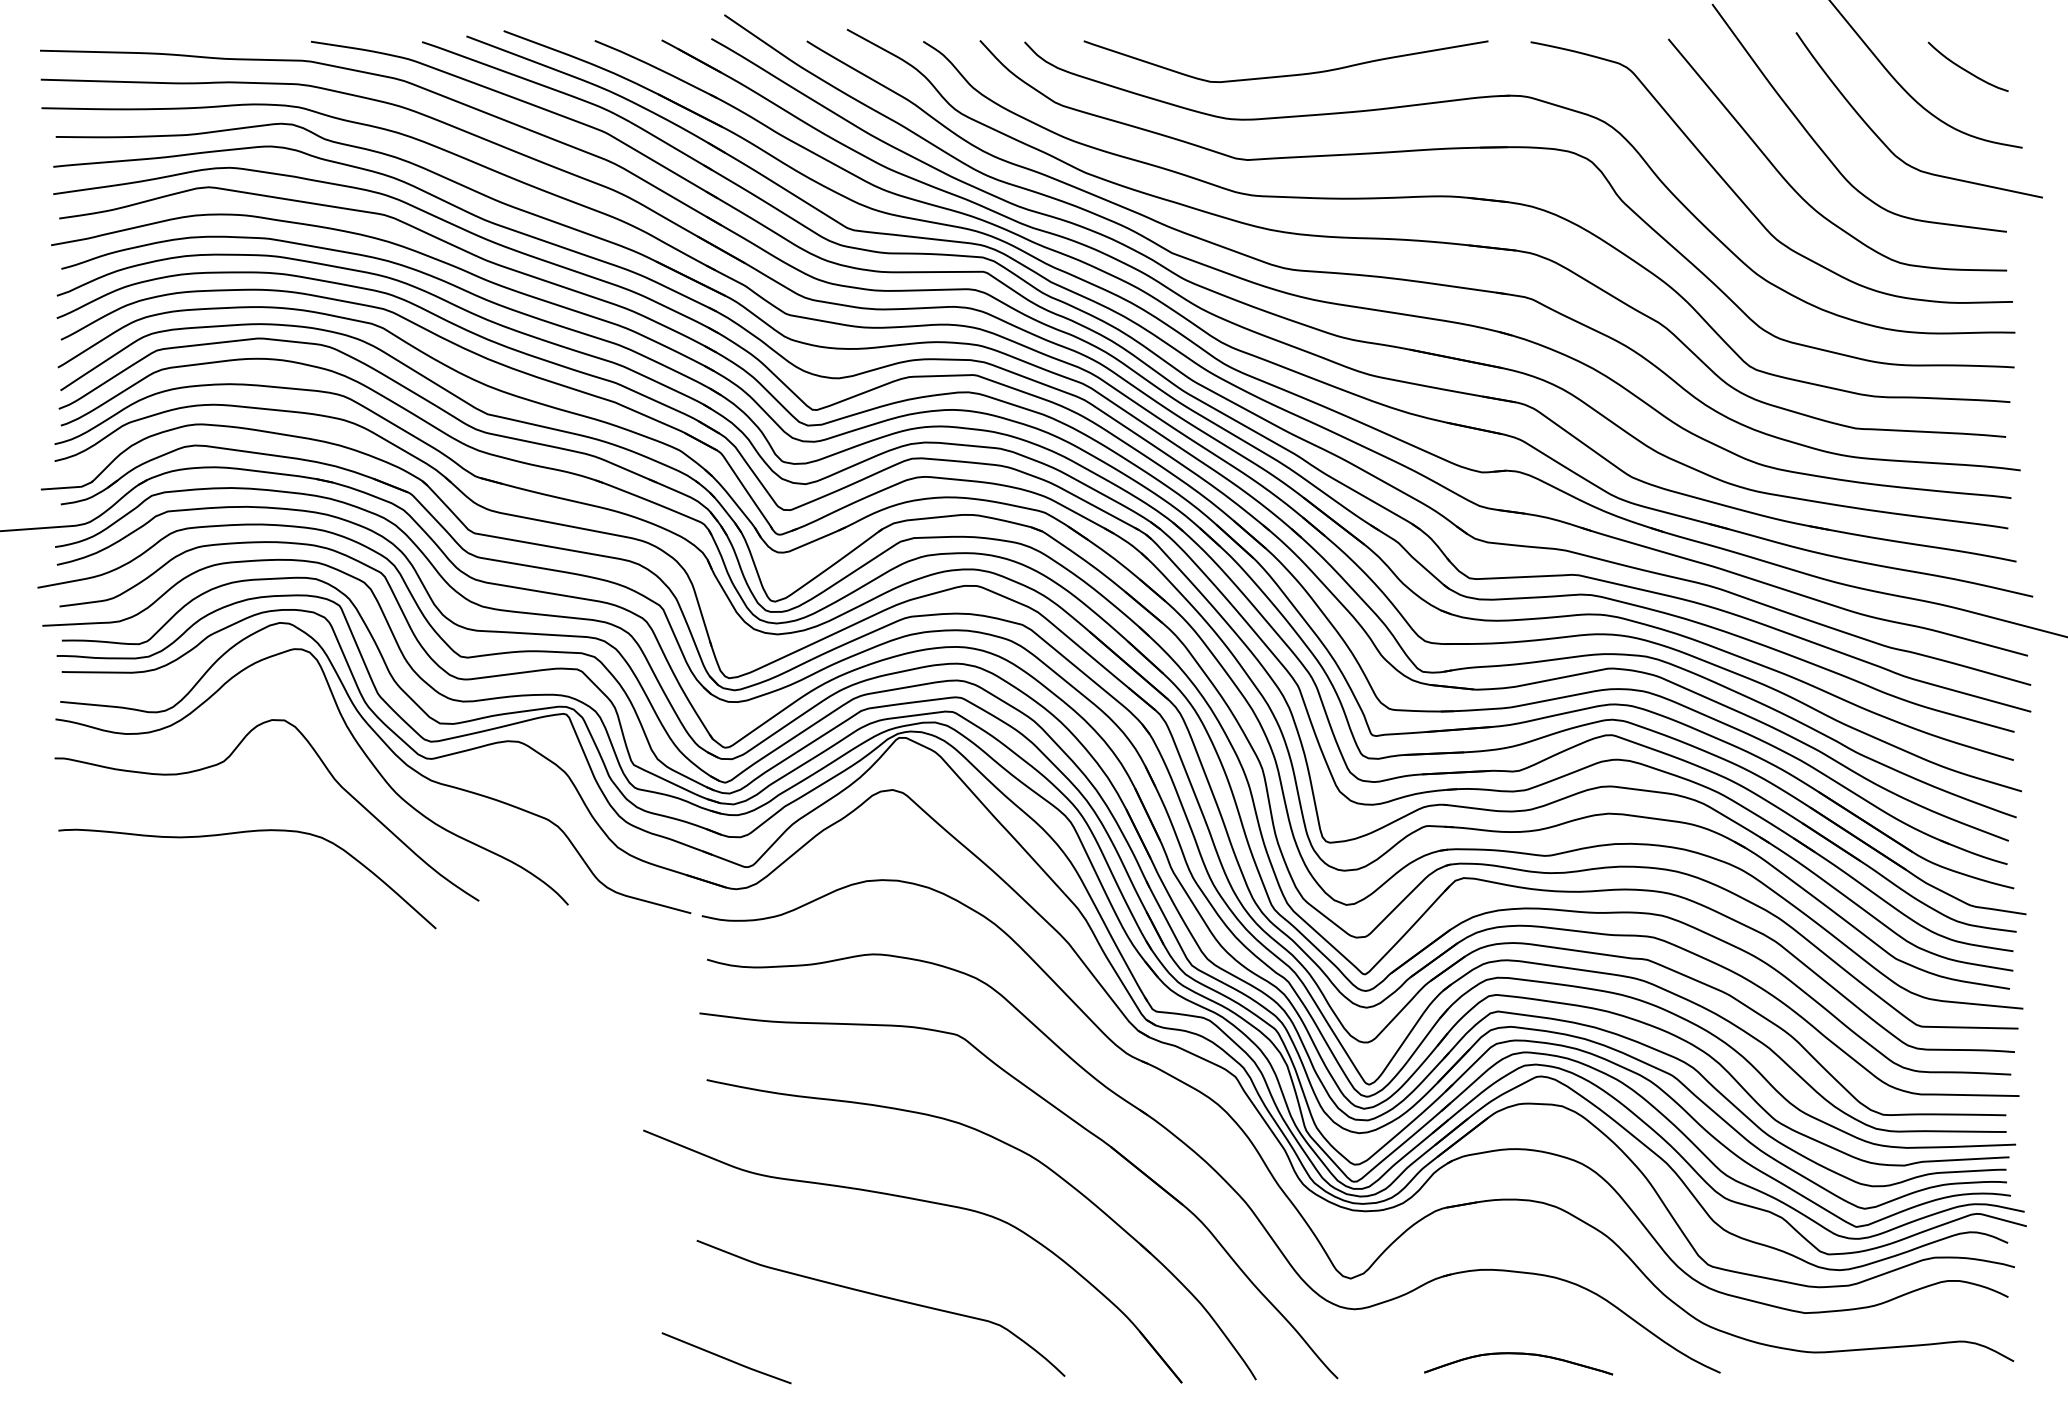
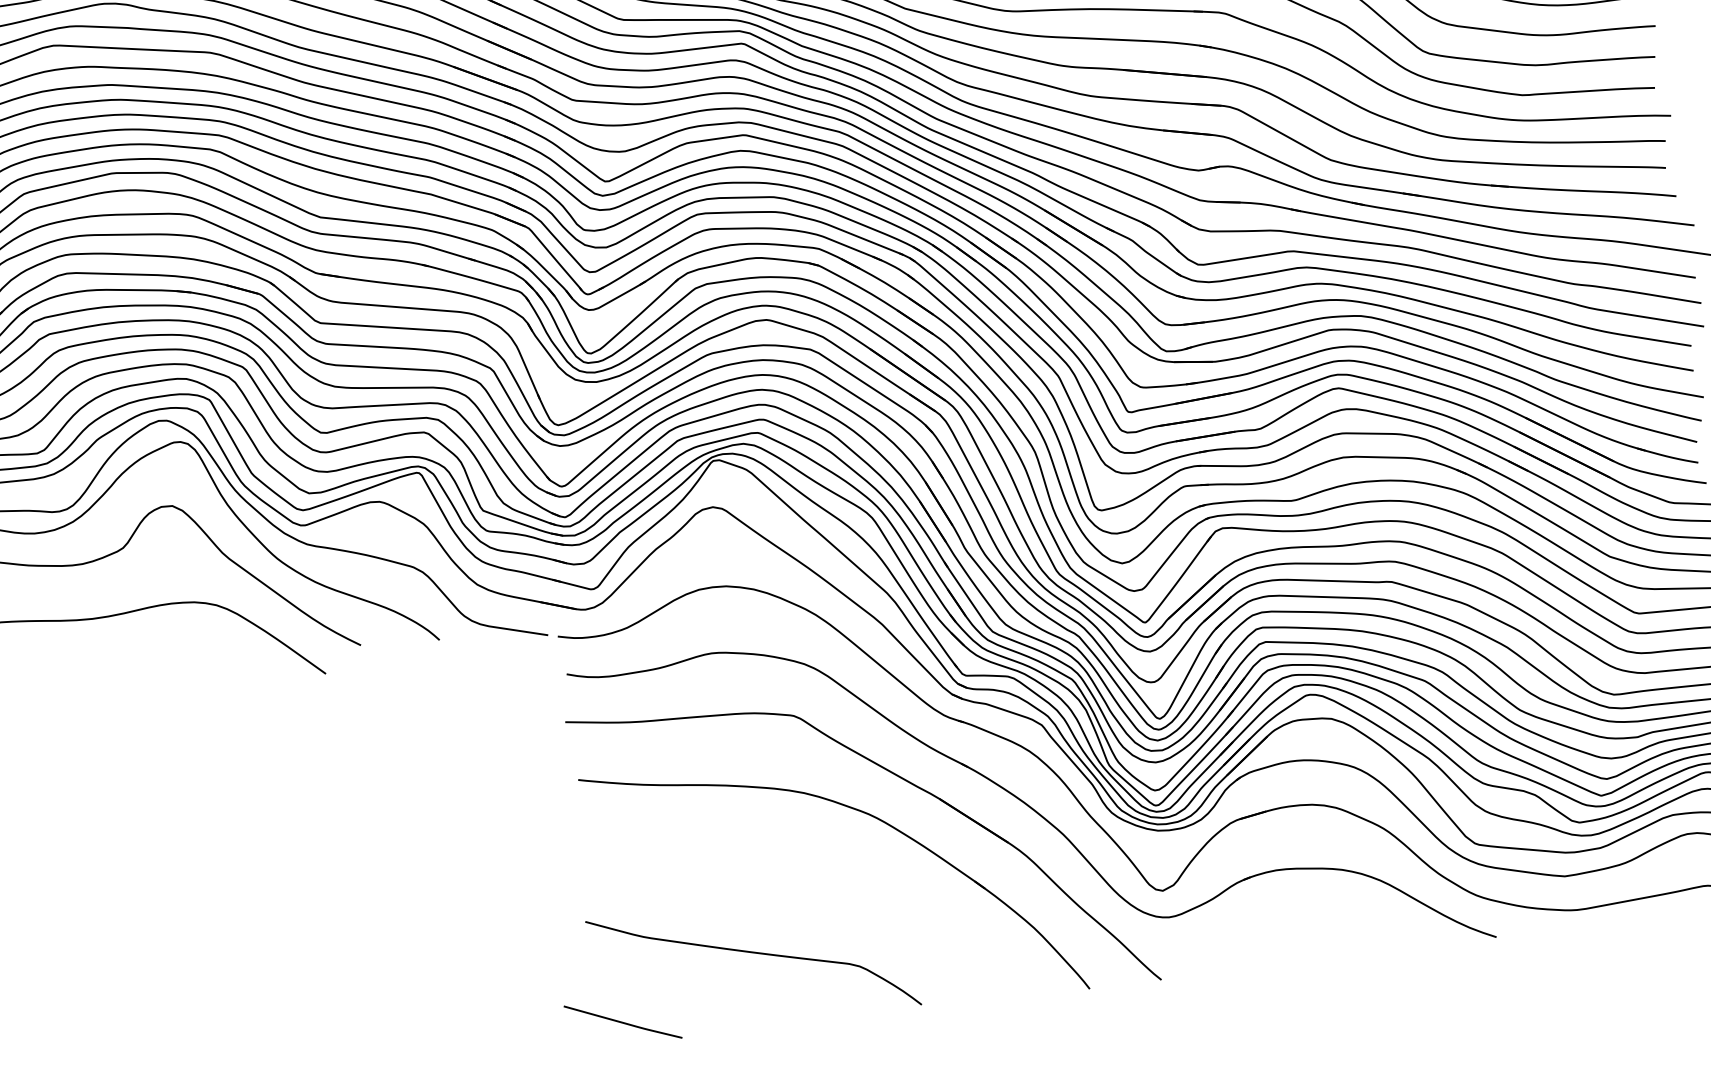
part: (925, 1202) -> (782, 865), removed
part: (1518, 1354) -> (1317, 940), removed

